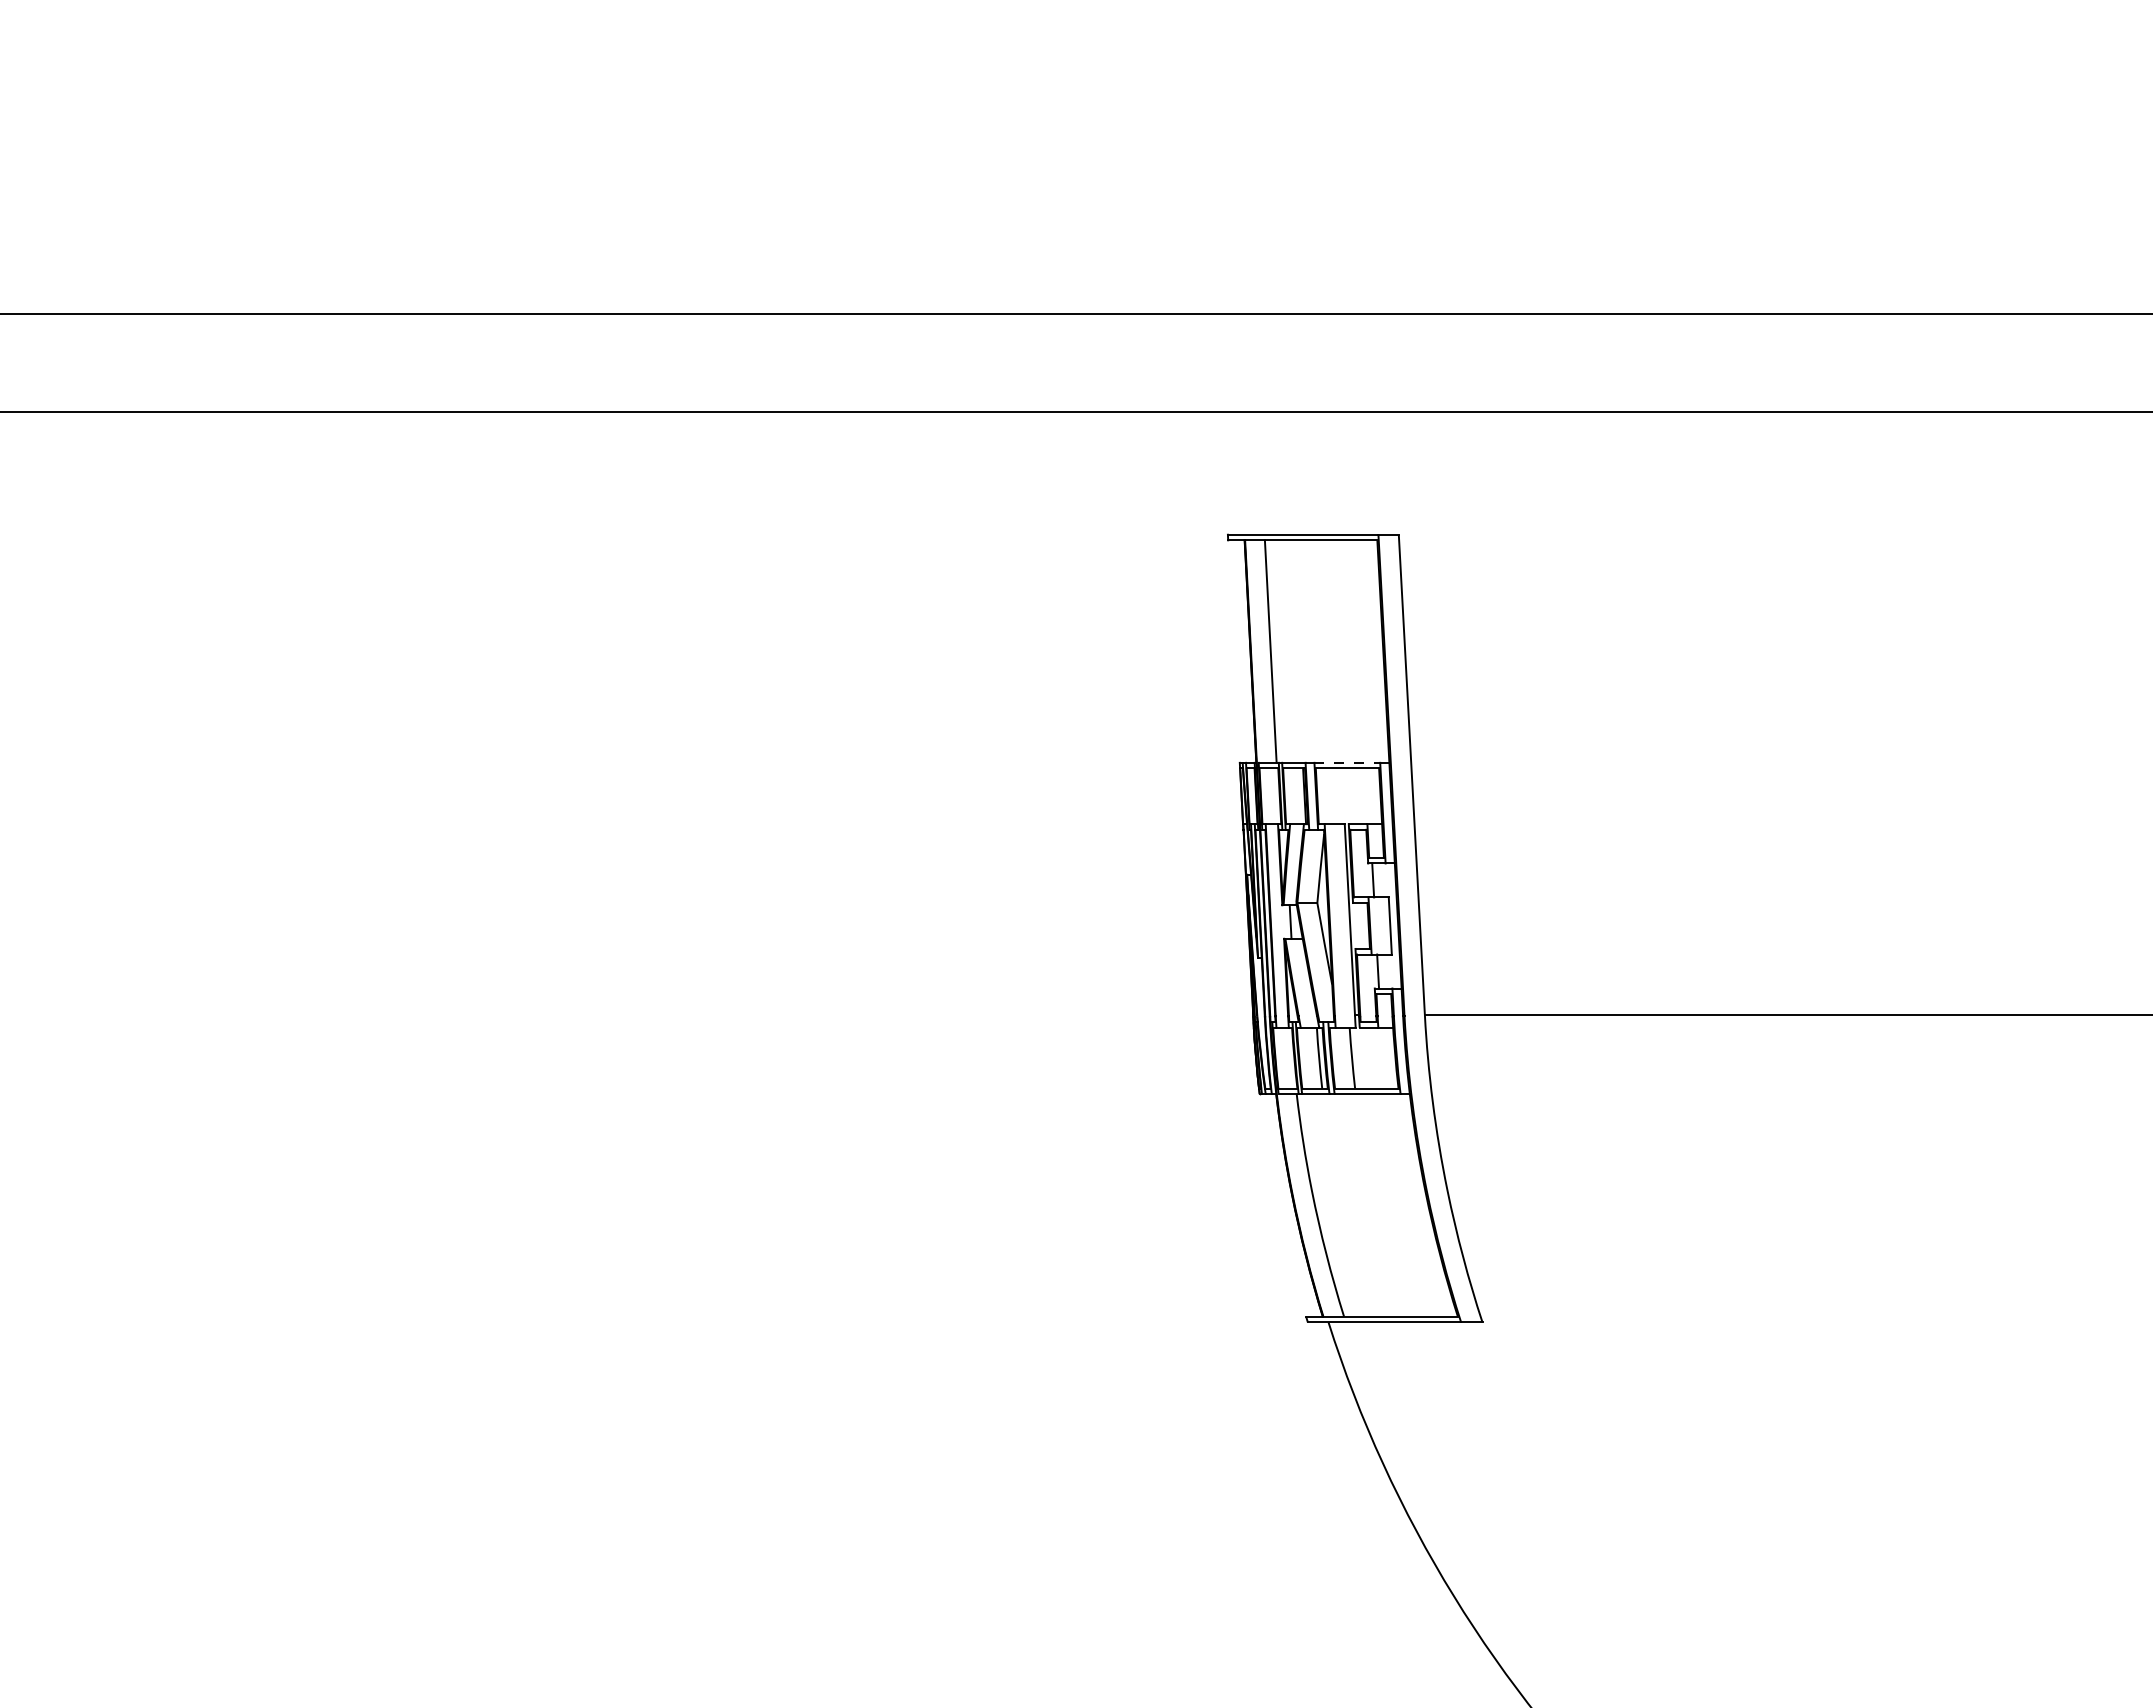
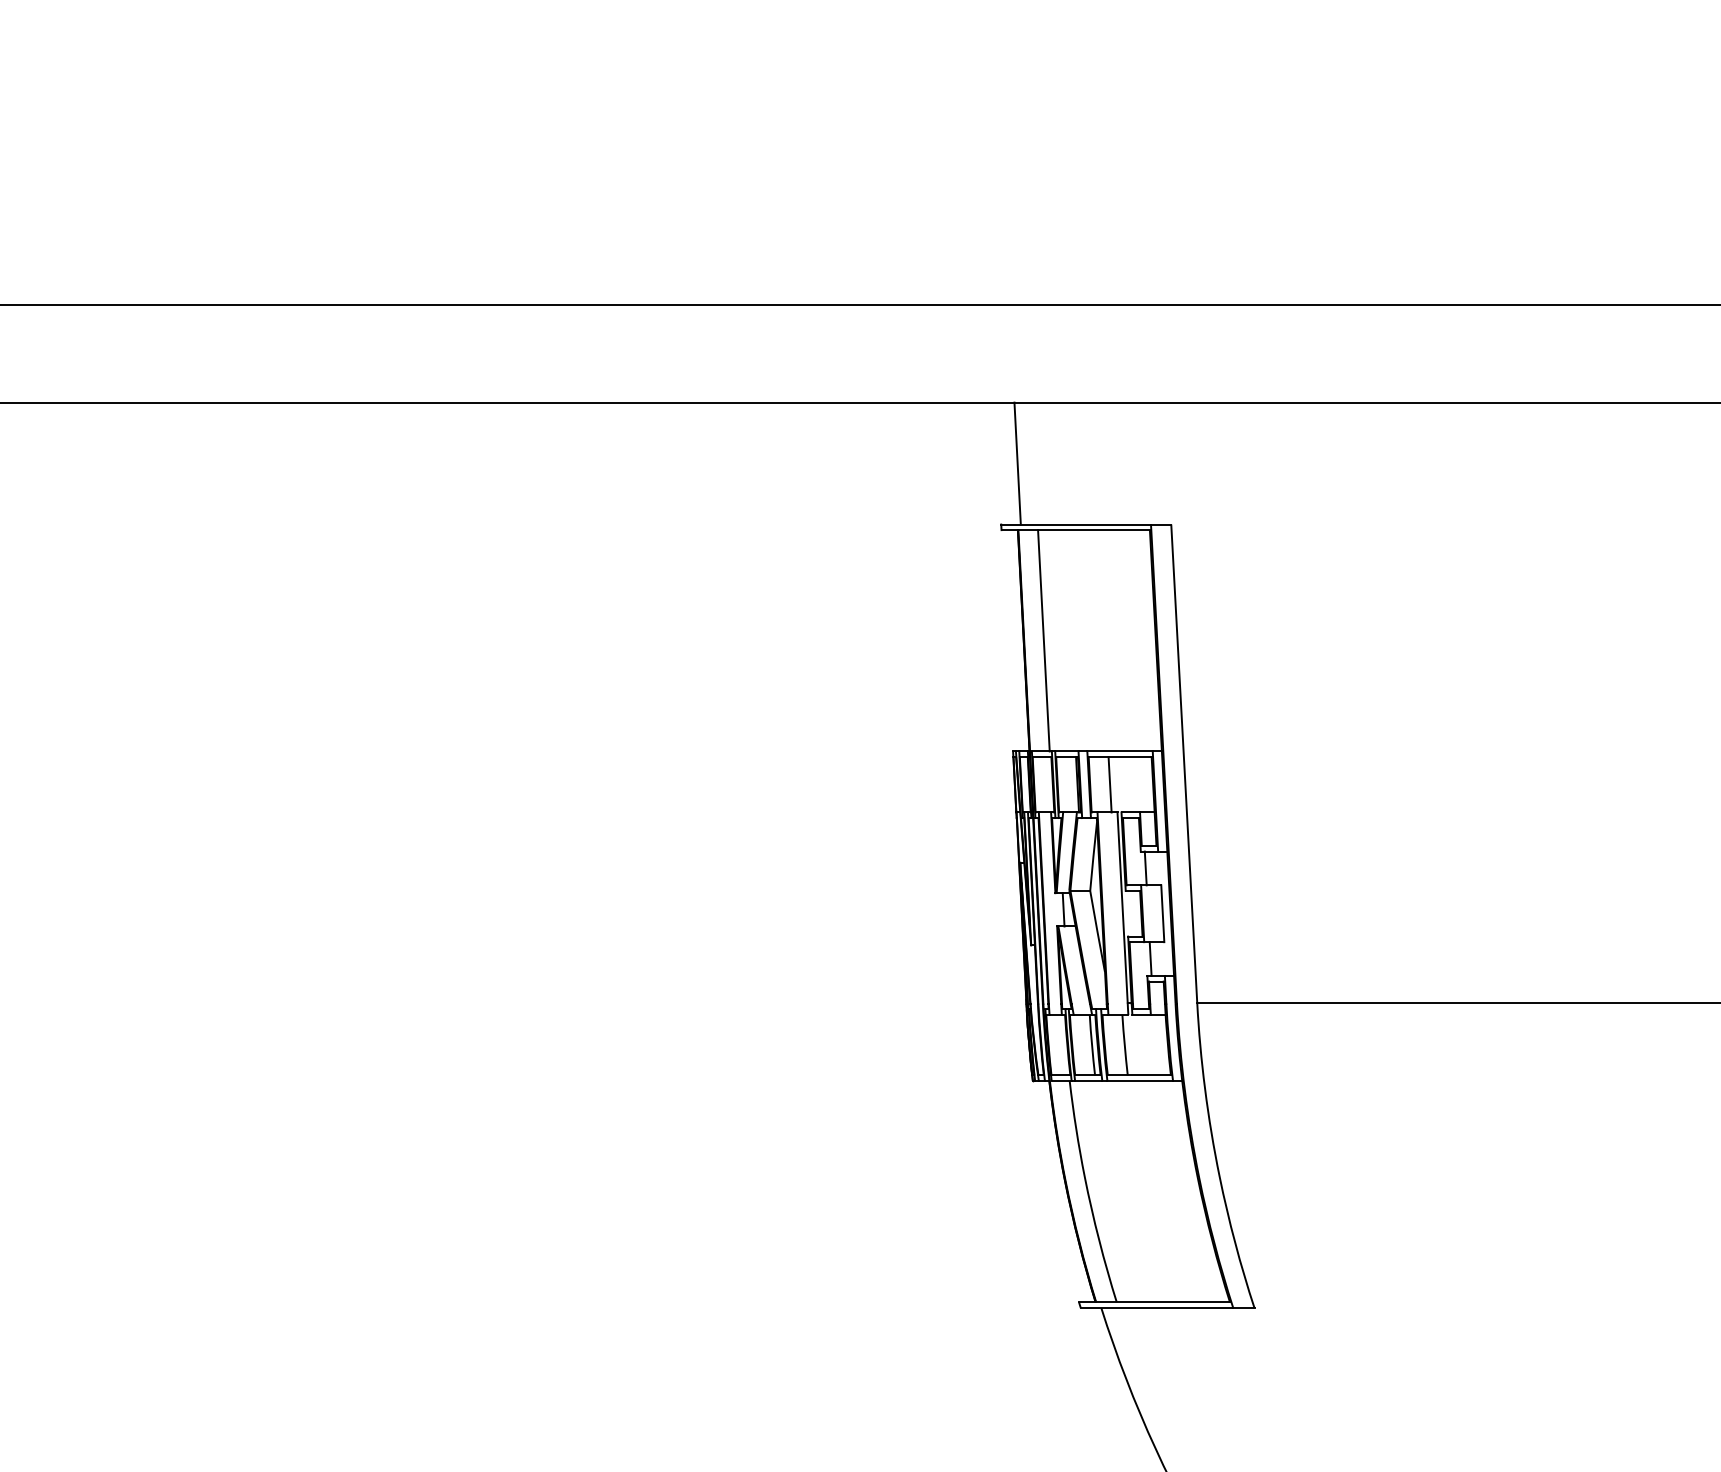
line: (1244, 473) -> (1017, 463), added
line: (1347, 762) -> (1120, 751), dashed -> solid
line: (1336, 796) -> (1109, 784), added

